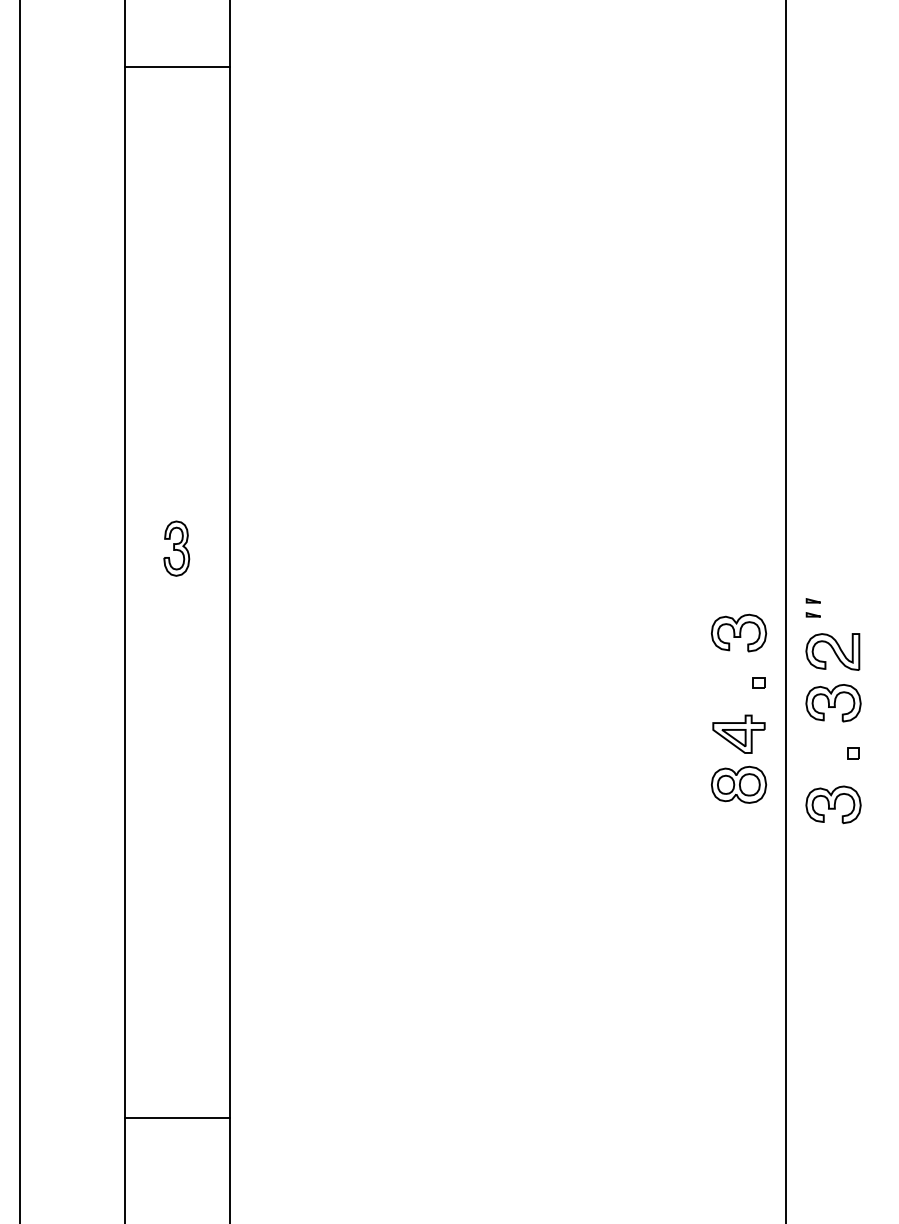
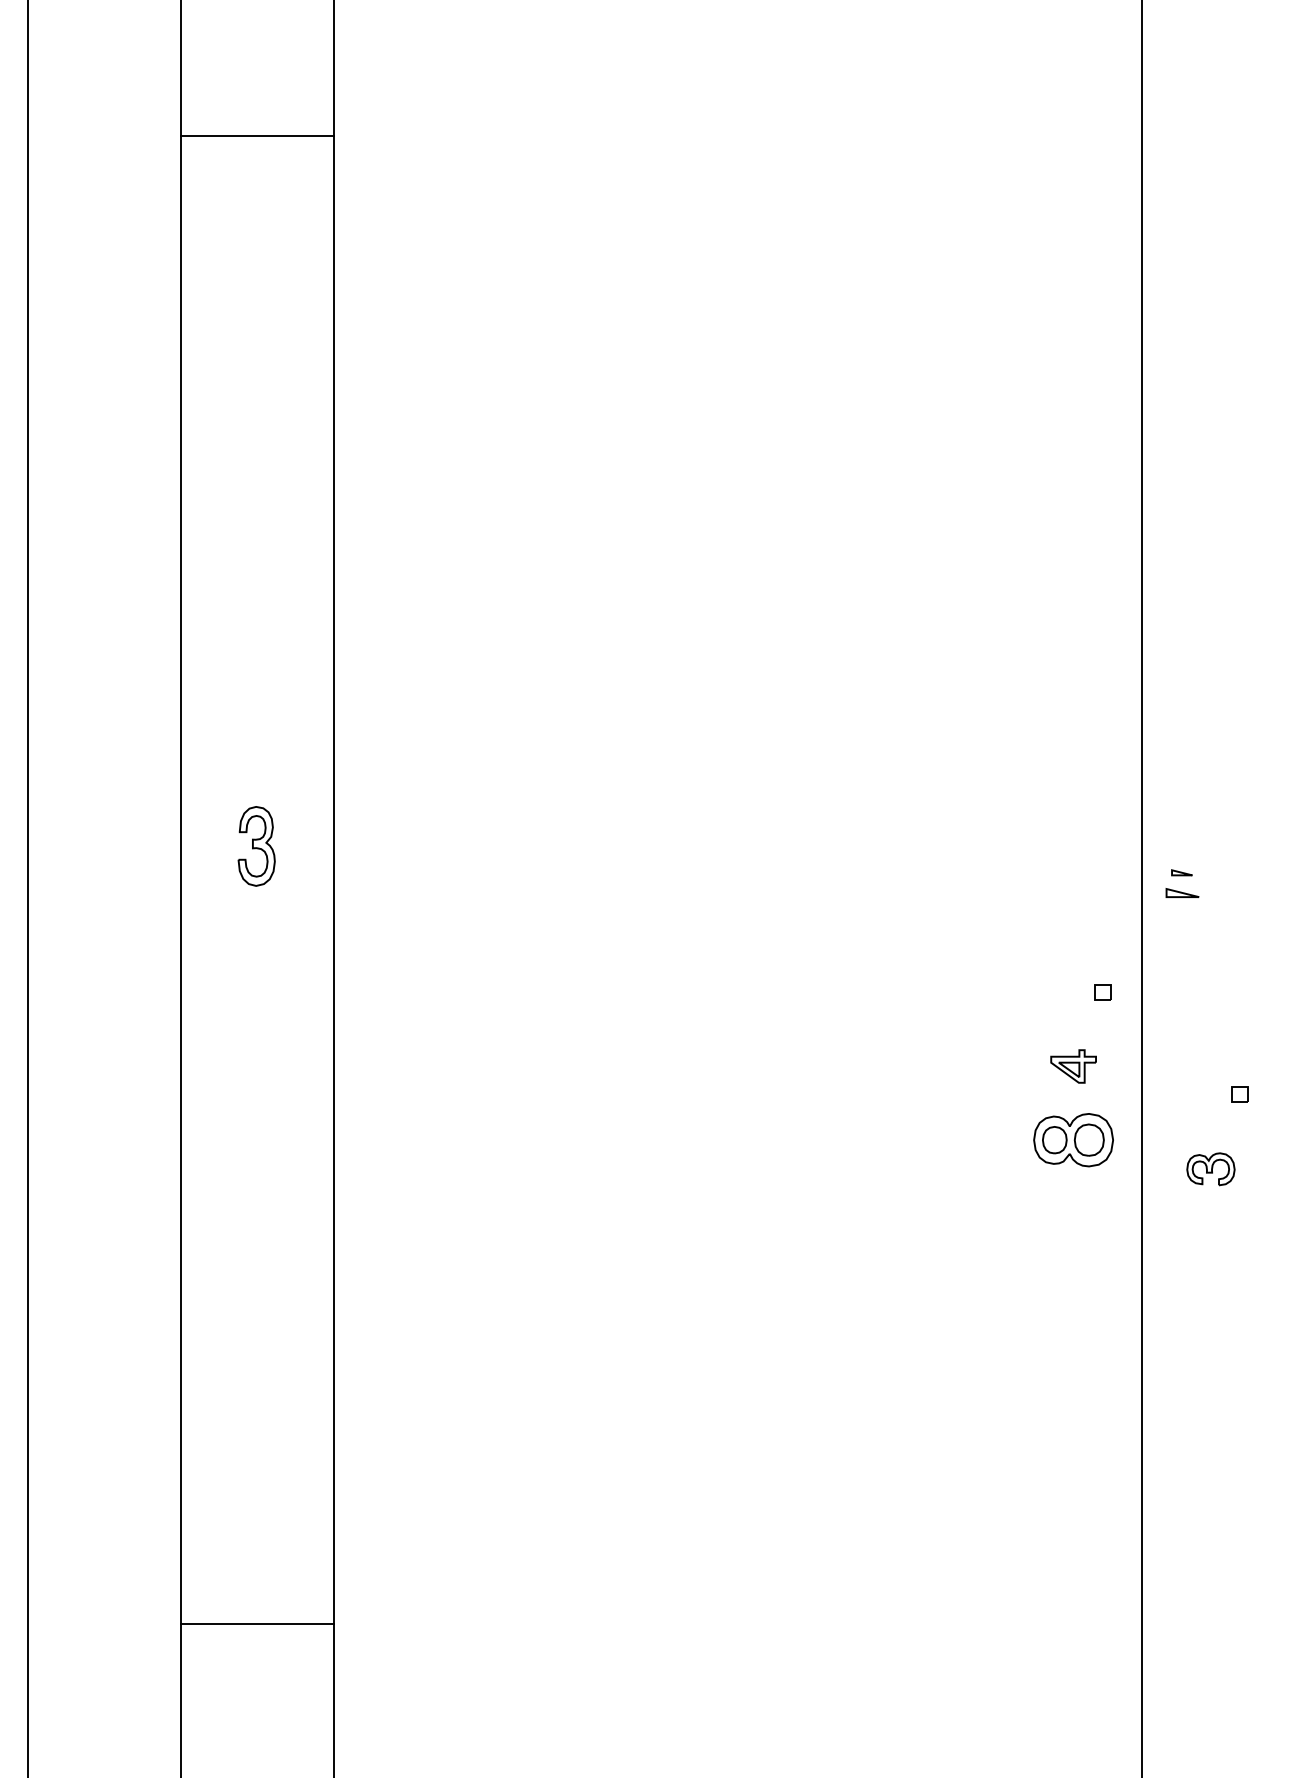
line: (176, 66) -> (256, 135), moved
part: (176, 548) -> (256, 846), moved
part: (812, 614) -> (1180, 892), size x1.6
part: (738, 632) -> (1072, 918), removed
part: (832, 651) -> (1209, 946), removed
part: (833, 703) -> (1210, 1021), removed
part: (738, 733) -> (1072, 1065), size x0.6
part: (833, 804) -> (1210, 1168), size x0.6

